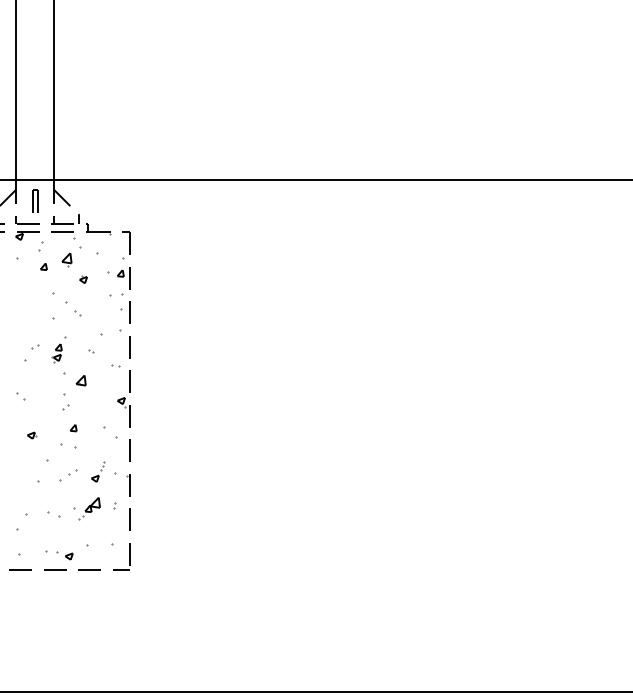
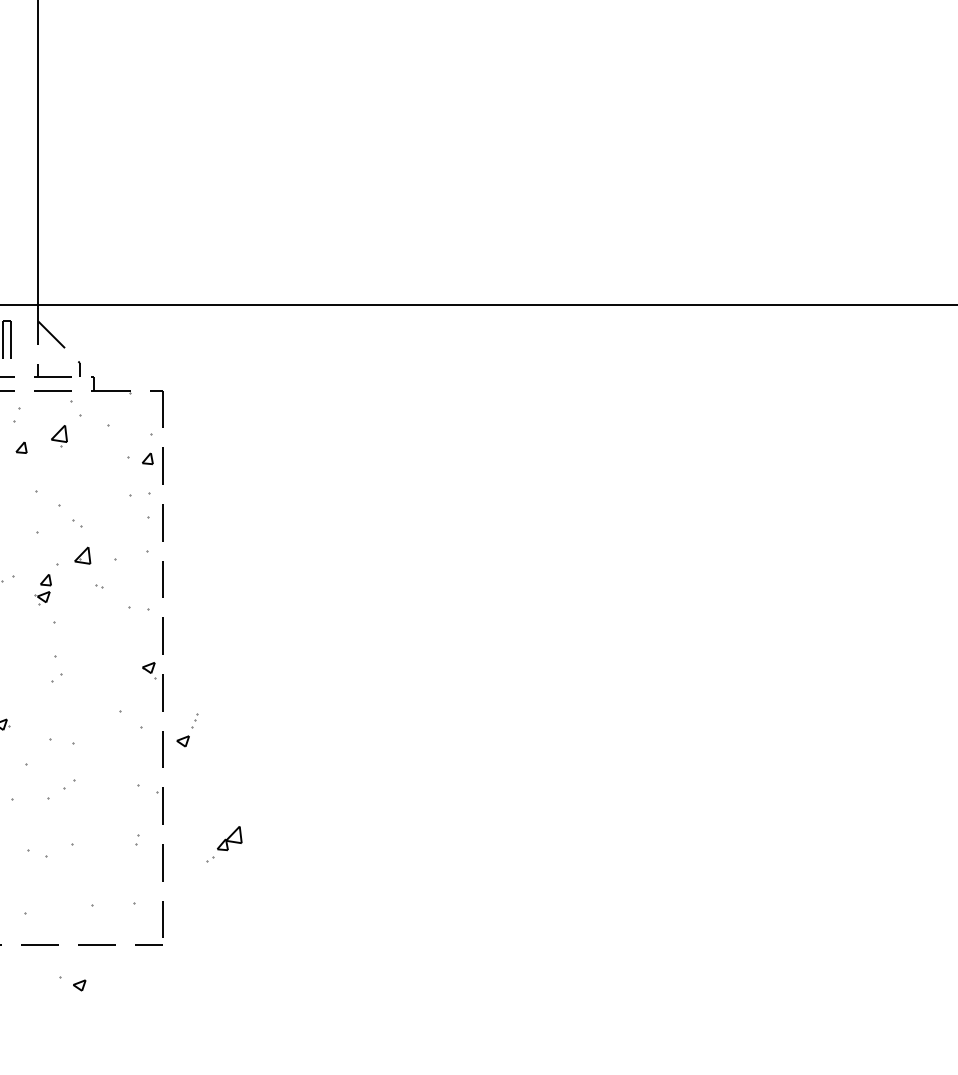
part: (83, 279) -> (86, 468), removed
part: (115, 365) -> (139, 609), size x1.6
part: (80, 380) -> (81, 555), moved
part: (73, 428) -> (70, 713), removed
part: (98, 471) -> (188, 729), moved
part: (89, 508) -> (224, 844), moved
part: (64, 555) -> (71, 983), moved

